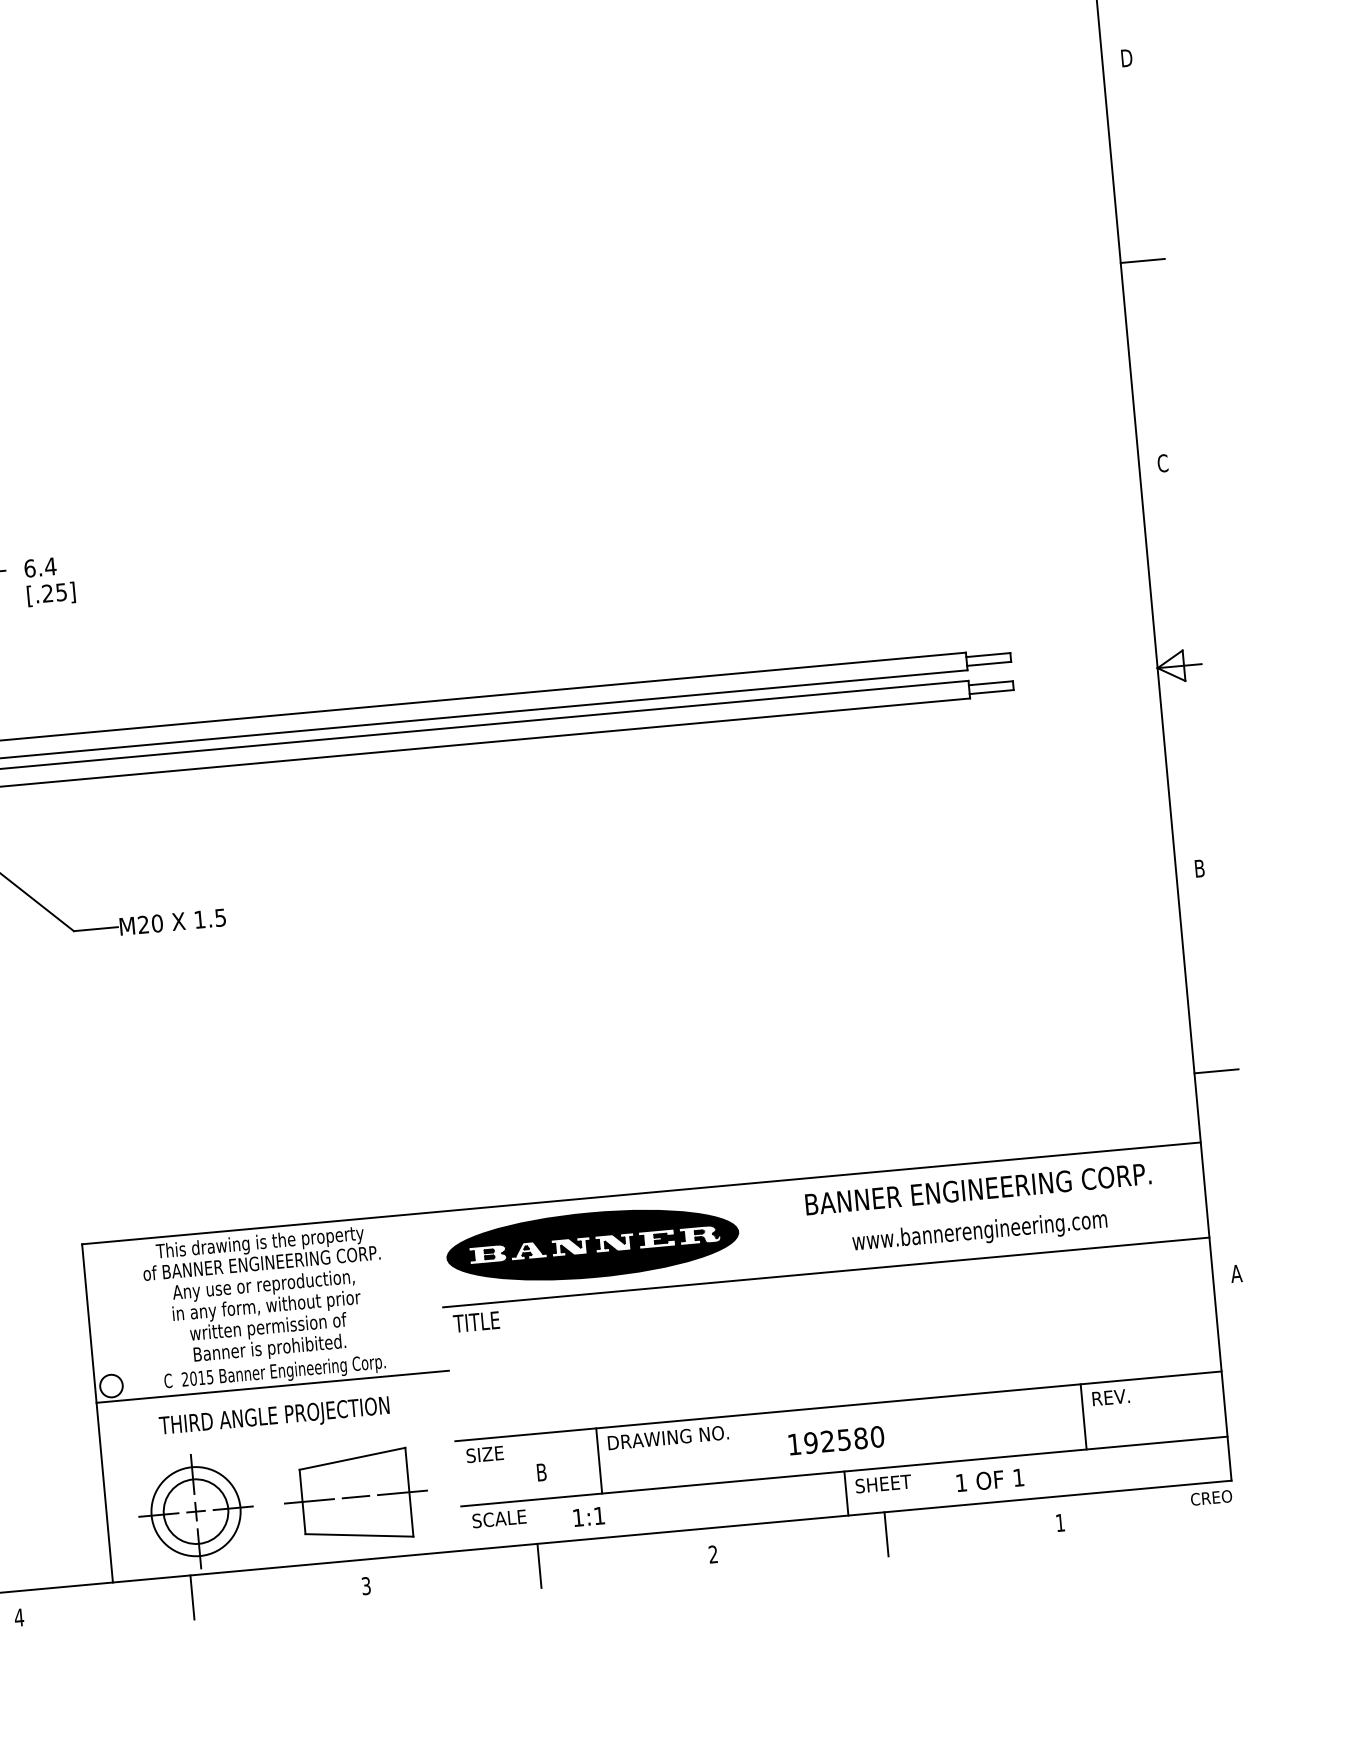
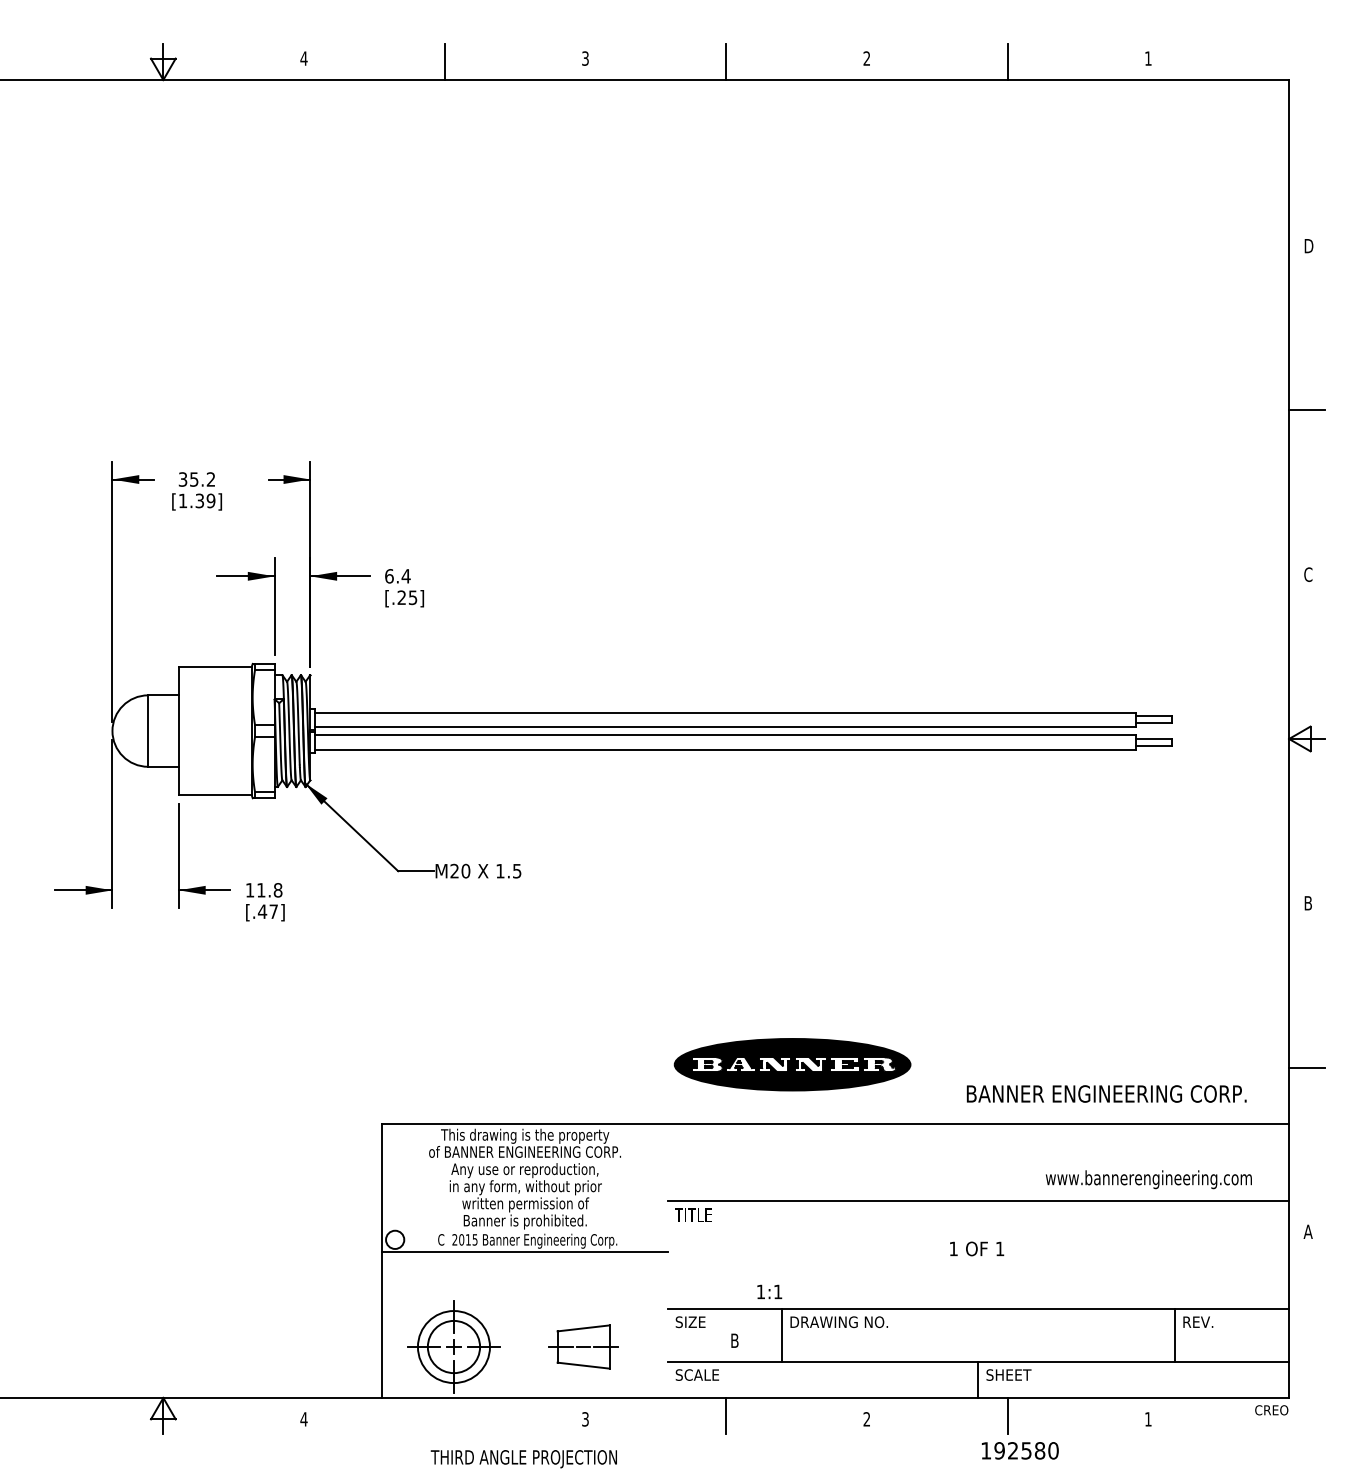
text: (977, 1188) -> (1106, 1093), moved
text: (979, 1232) -> (1148, 1179), moved
part: (592, 1244) -> (792, 1064), moved
text: (273, 1418) -> (523, 1459), moved
text: (835, 1440) -> (1019, 1450), moved
text: (990, 1479) -> (977, 1248), moved
part: (355, 1496) -> (583, 1346), size x0.6
text: (588, 1516) -> (769, 1291), moved
line: (192, 1597) -> (444, 1415), removed

